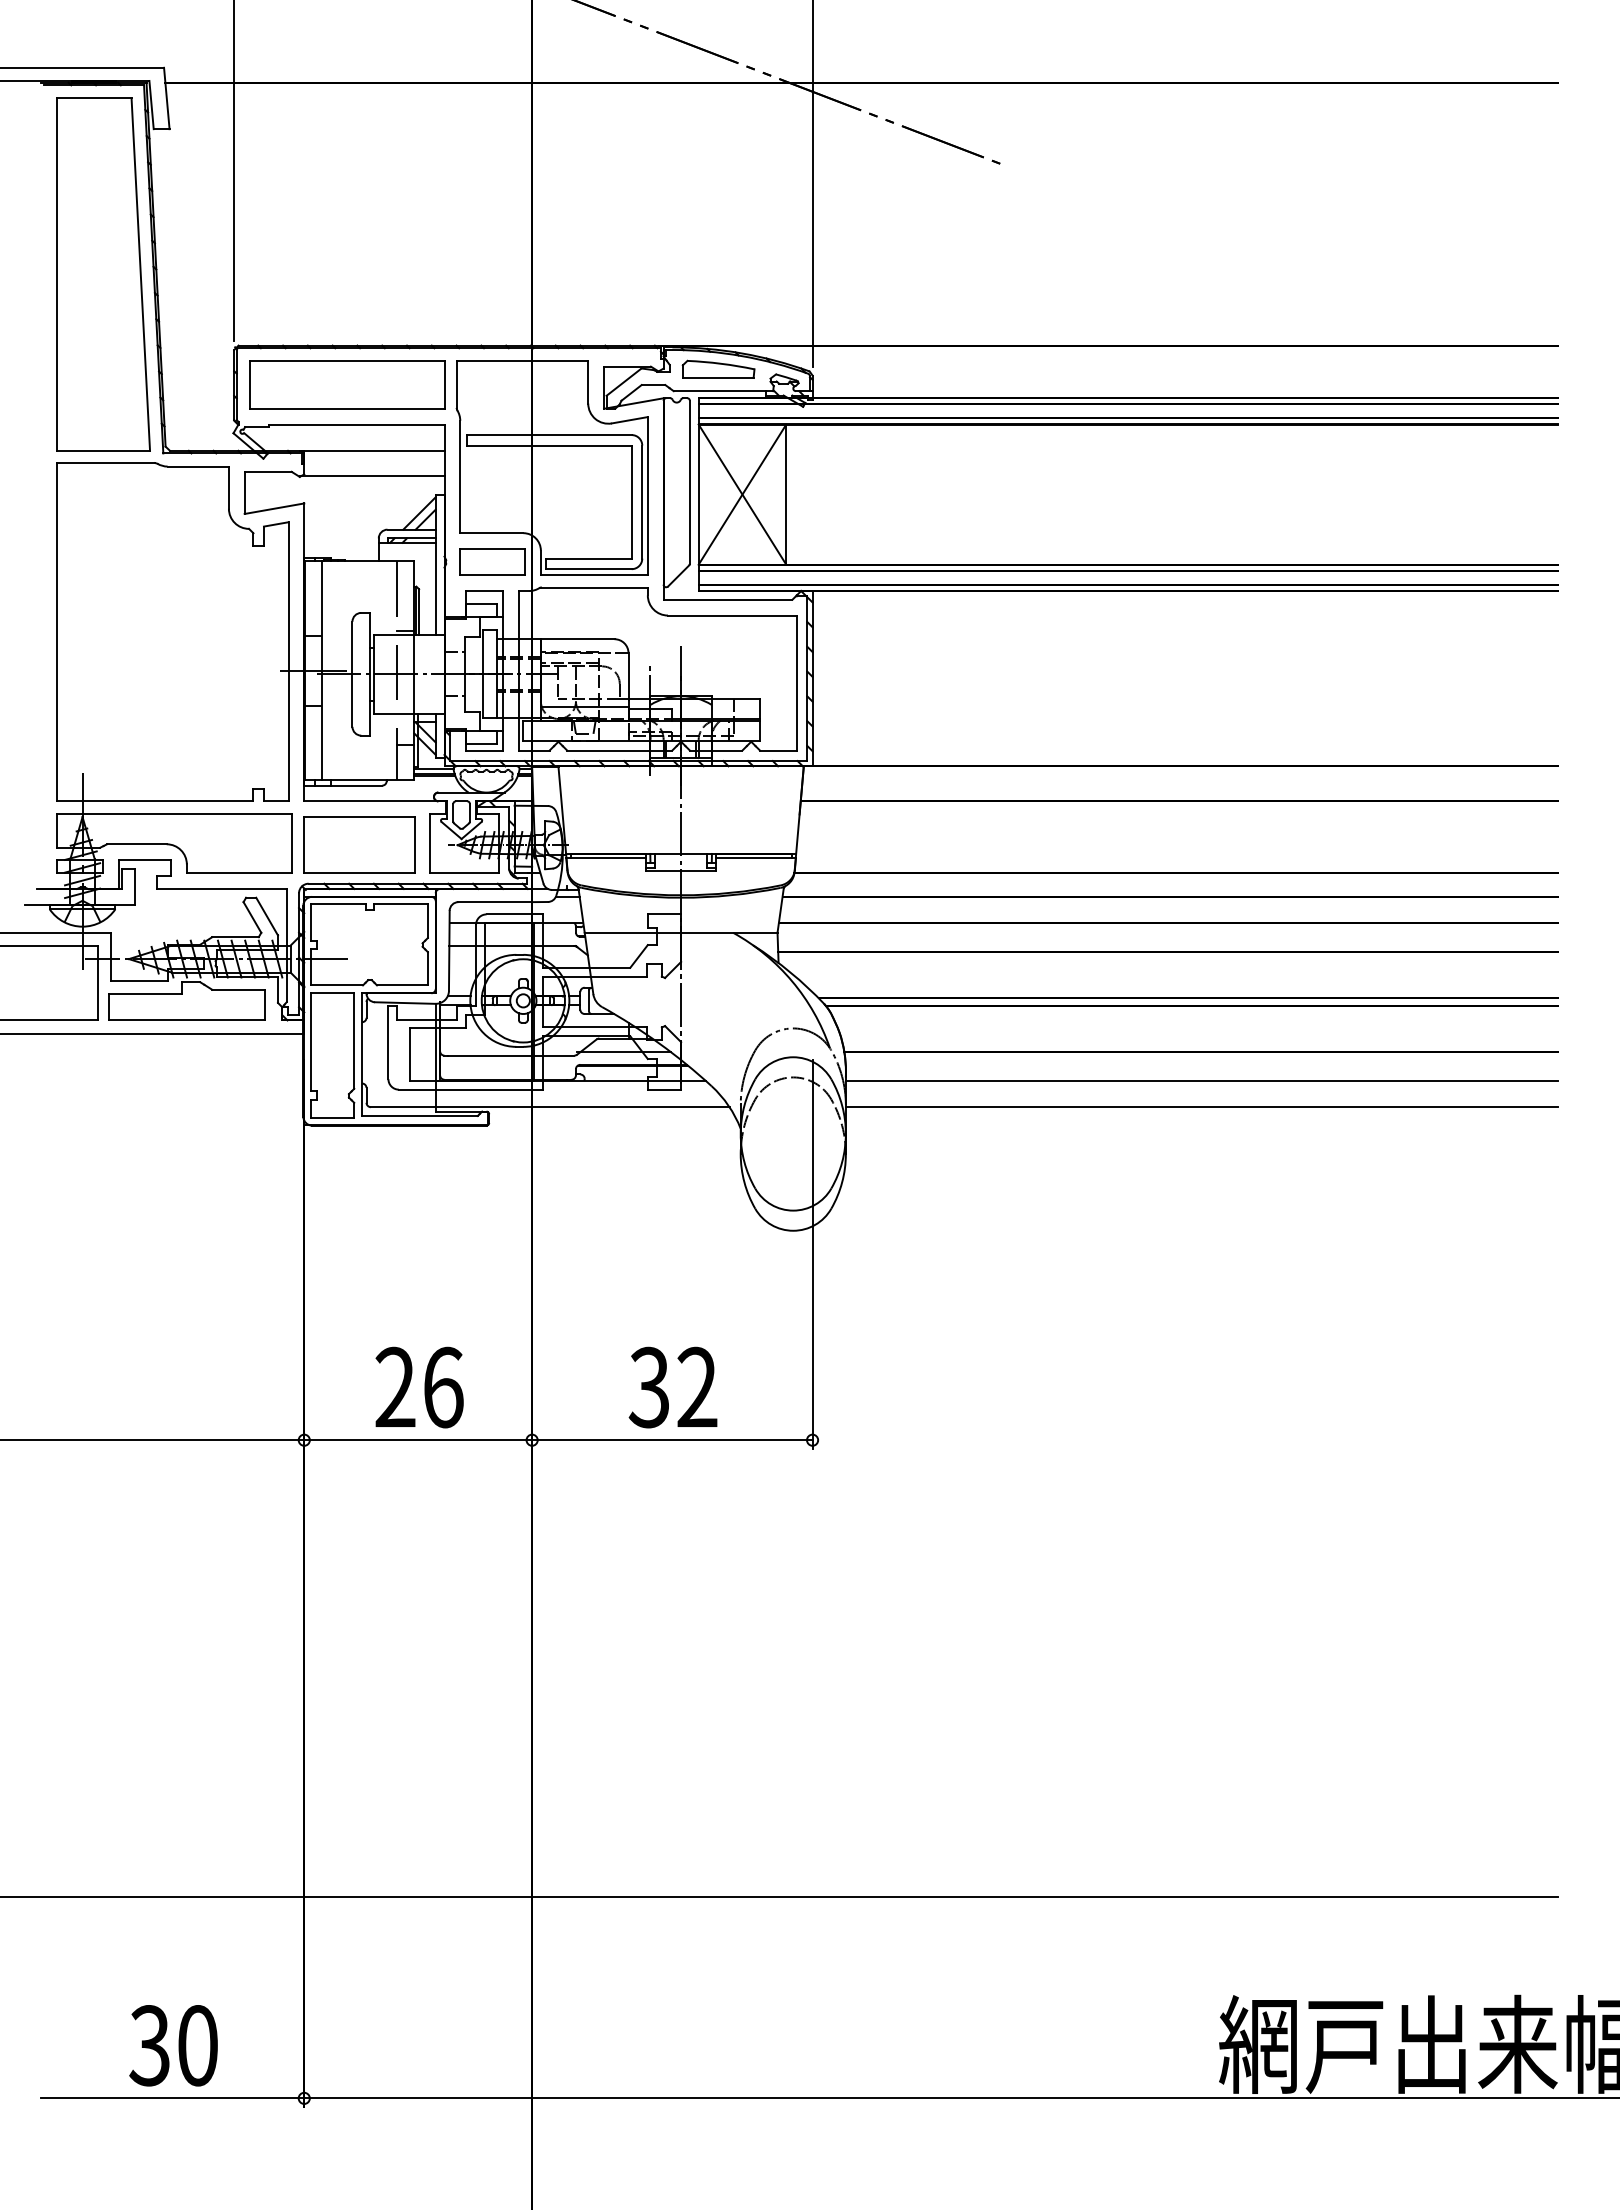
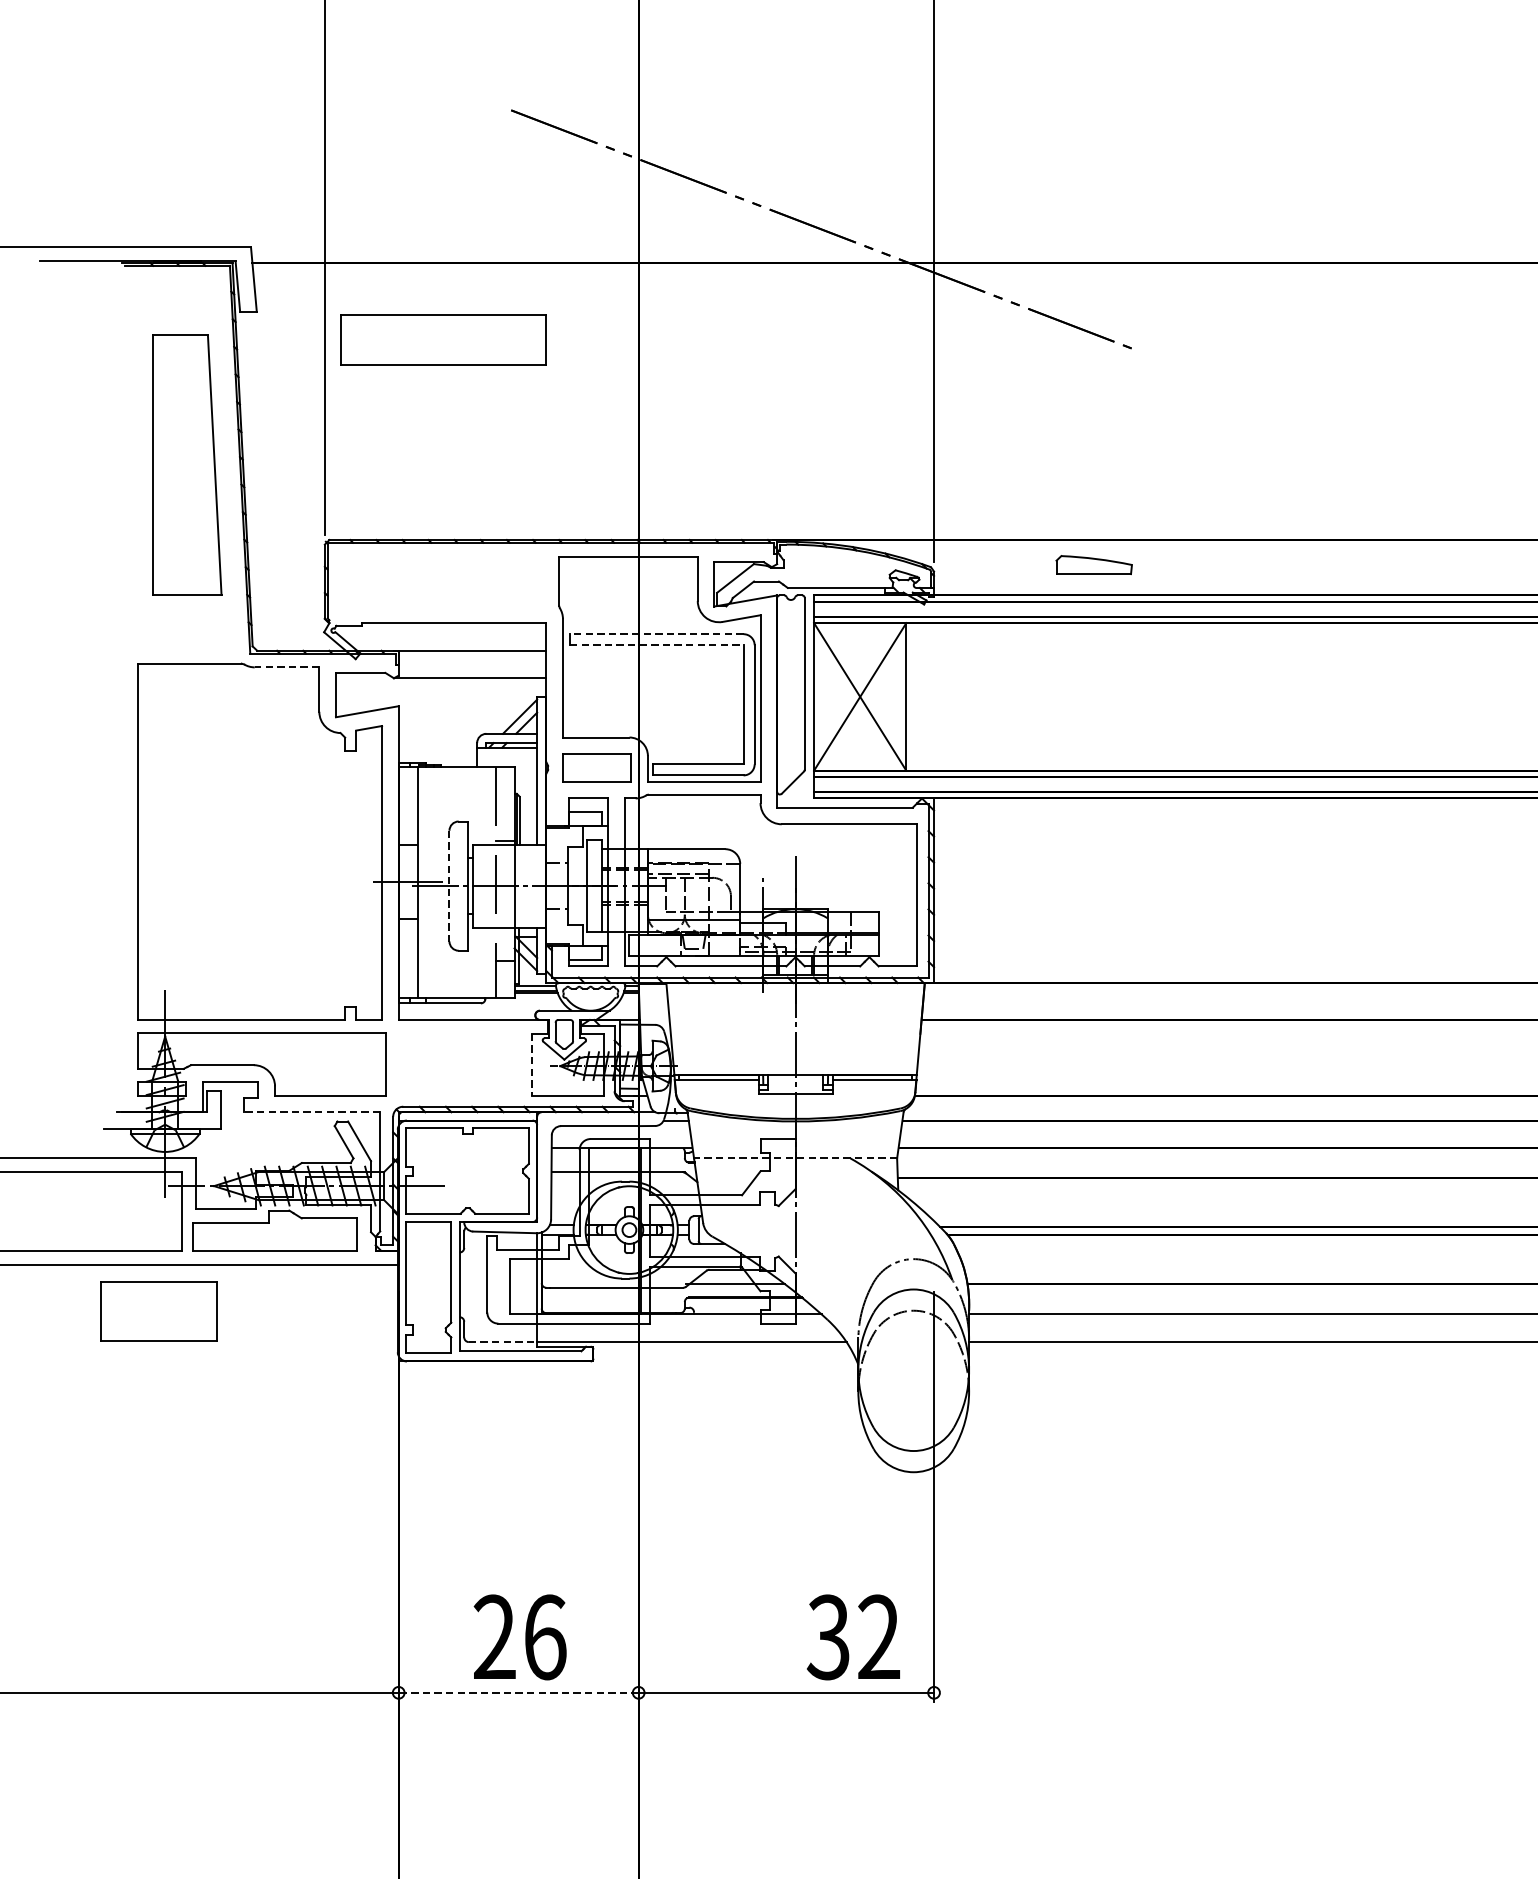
part: (103, 274) -> (187, 465), size x0.7
part: (718, 368) -> (1094, 564), moved
part: (347, 384) -> (444, 339), moved
line: (548, 435) -> (655, 634), solid -> dashed
line: (549, 445) -> (656, 645), solid -> dashed
line: (198, 466) -> (287, 667), solid -> dashed
line: (352, 674) -> (449, 886), solid -> dashed
part: (359, 844) -> (158, 1310), moved
line: (430, 844) -> (531, 1065), solid -> dashed
line: (221, 888) -> (311, 1111), solid -> dashed
line: (680, 932) -> (794, 1158), solid -> dashed
line: (403, 1107) -> (503, 1342), solid -> dashed
text: (672, 1387) -> (852, 1637), moved
line: (418, 1440) -> (519, 1693), solid -> dashed

